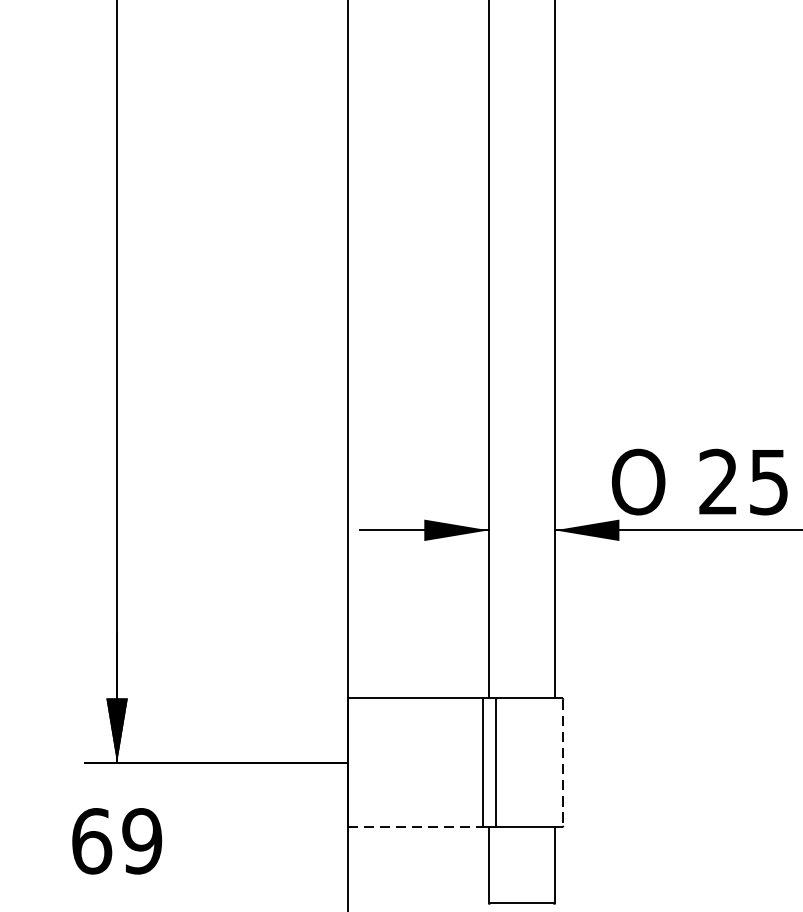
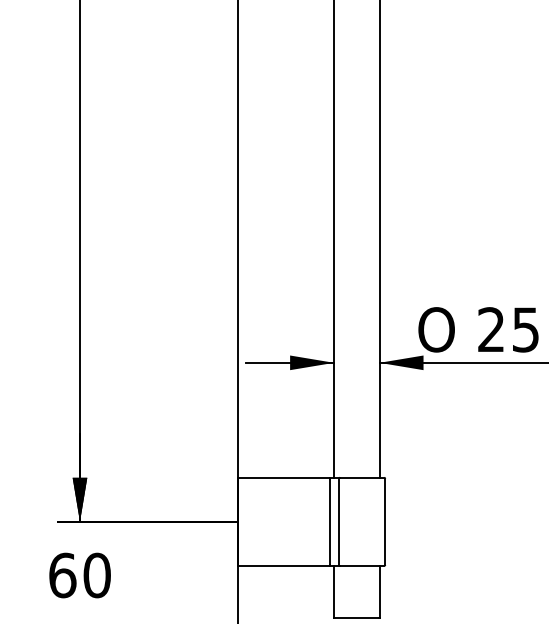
line: (563, 763) -> (385, 522), dashed -> solid
line: (416, 826) -> (284, 565), dashed -> solid
text: (141, 841) -> (96, 575), 69 -> 60

